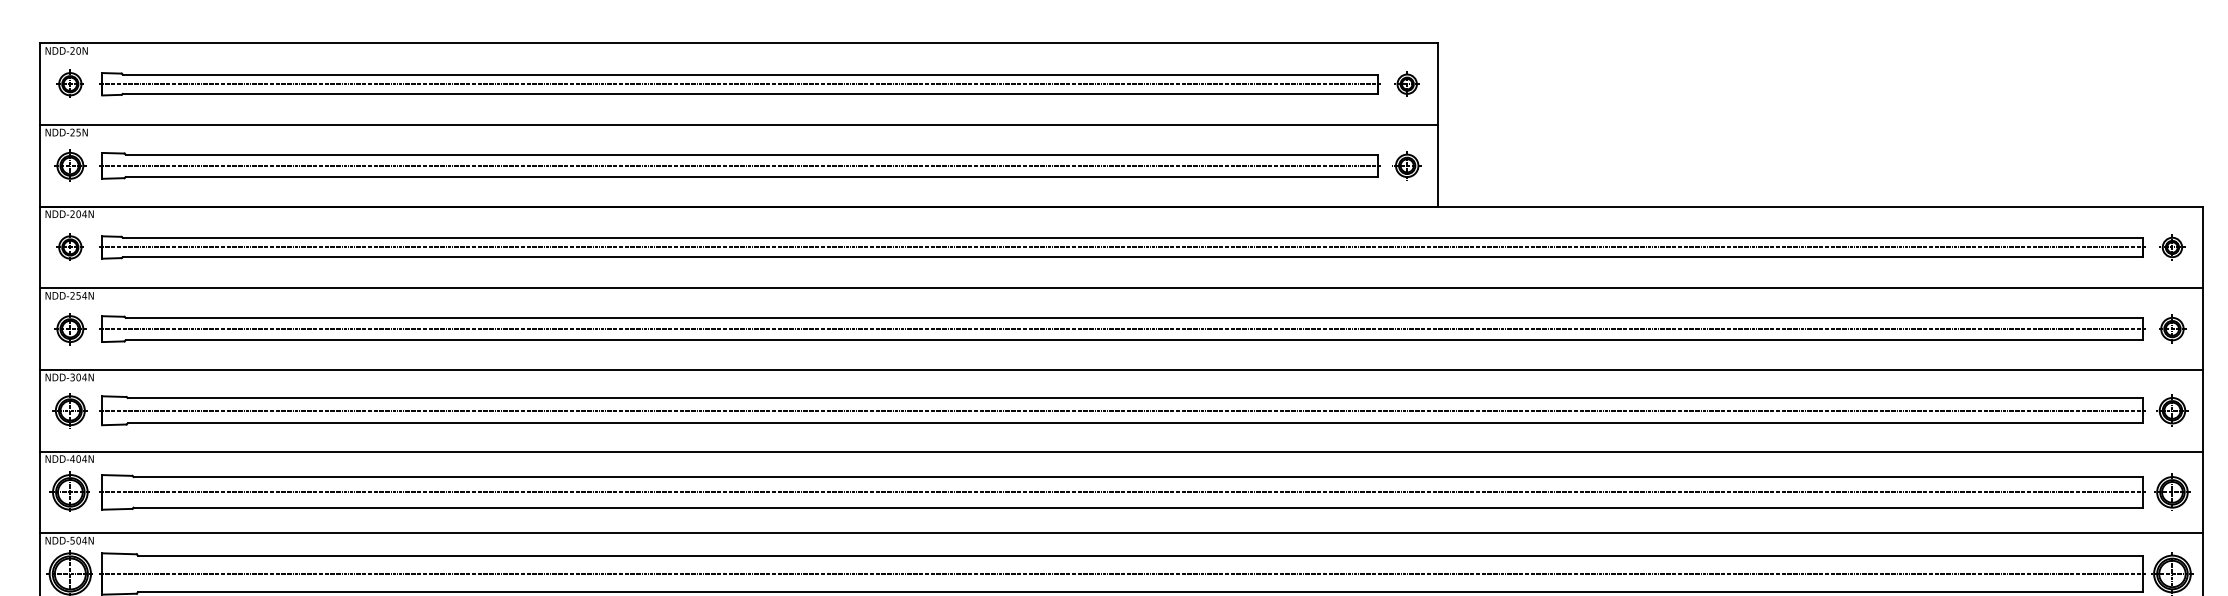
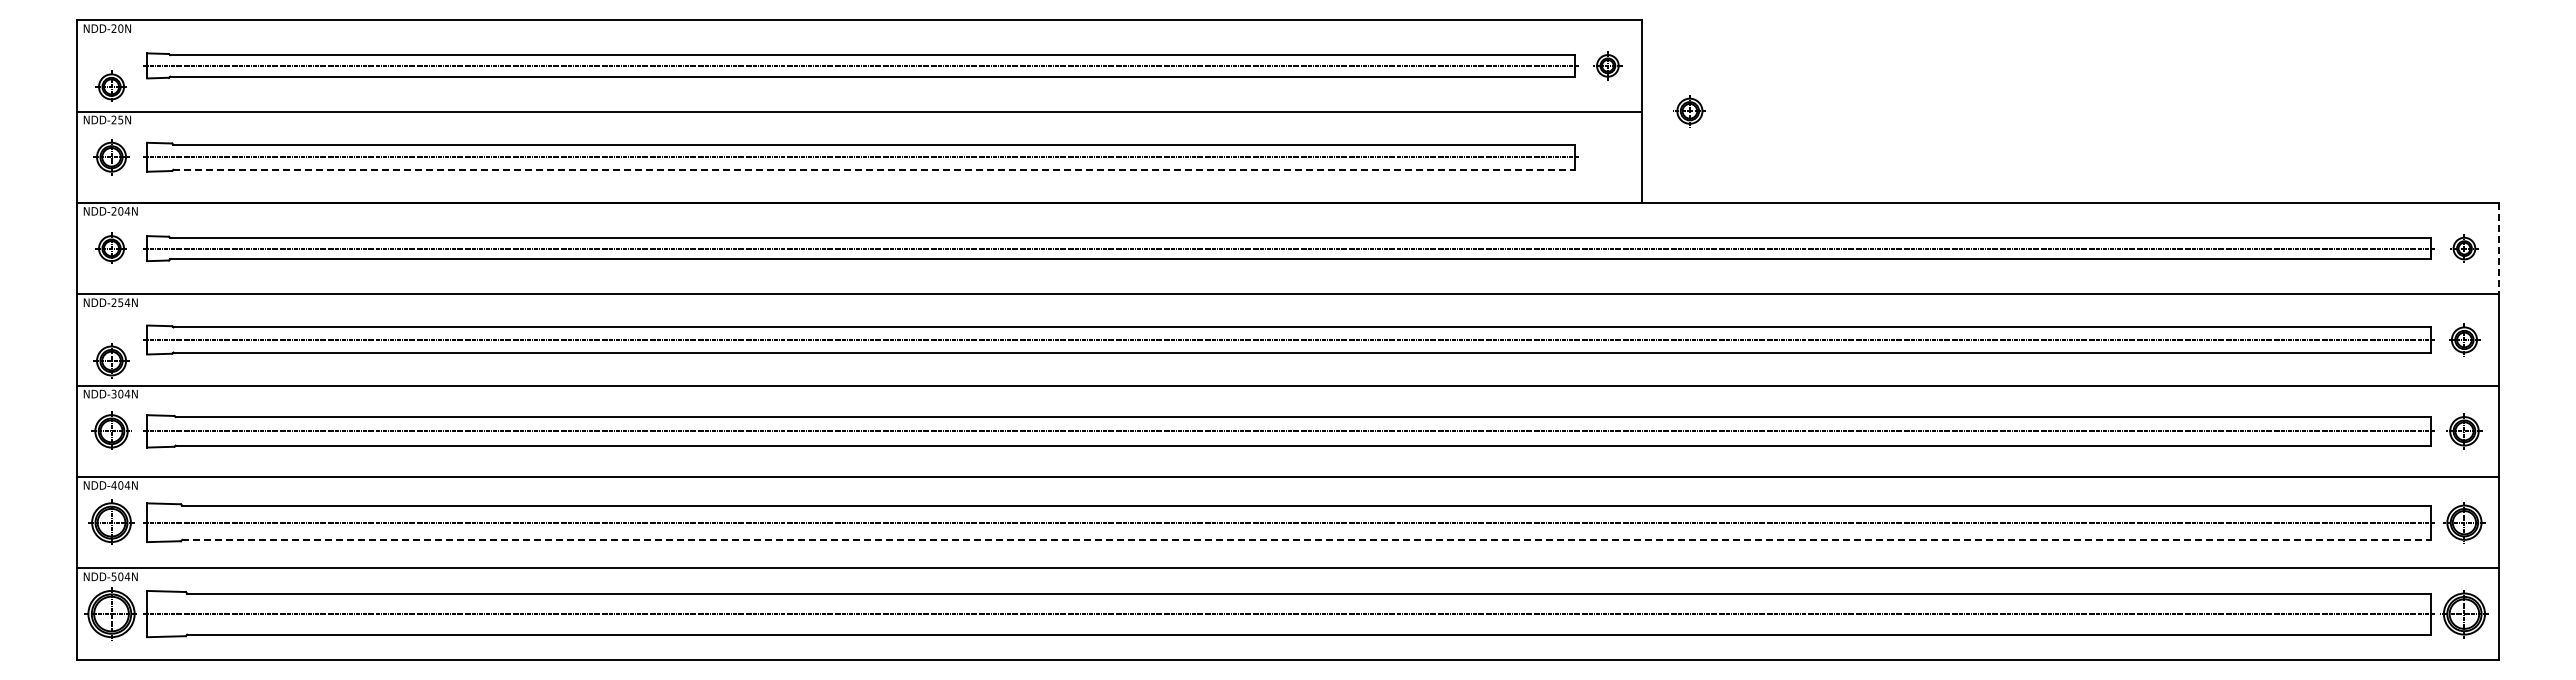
part: (69, 82) -> (110, 85), moved
part: (1406, 166) -> (1689, 111), moved
line: (751, 176) -> (874, 169), solid -> dashed
line: (2202, 247) -> (2498, 248), solid -> dashed
part: (70, 328) -> (111, 360), moved
line: (1137, 507) -> (1306, 539), solid -> dashed

